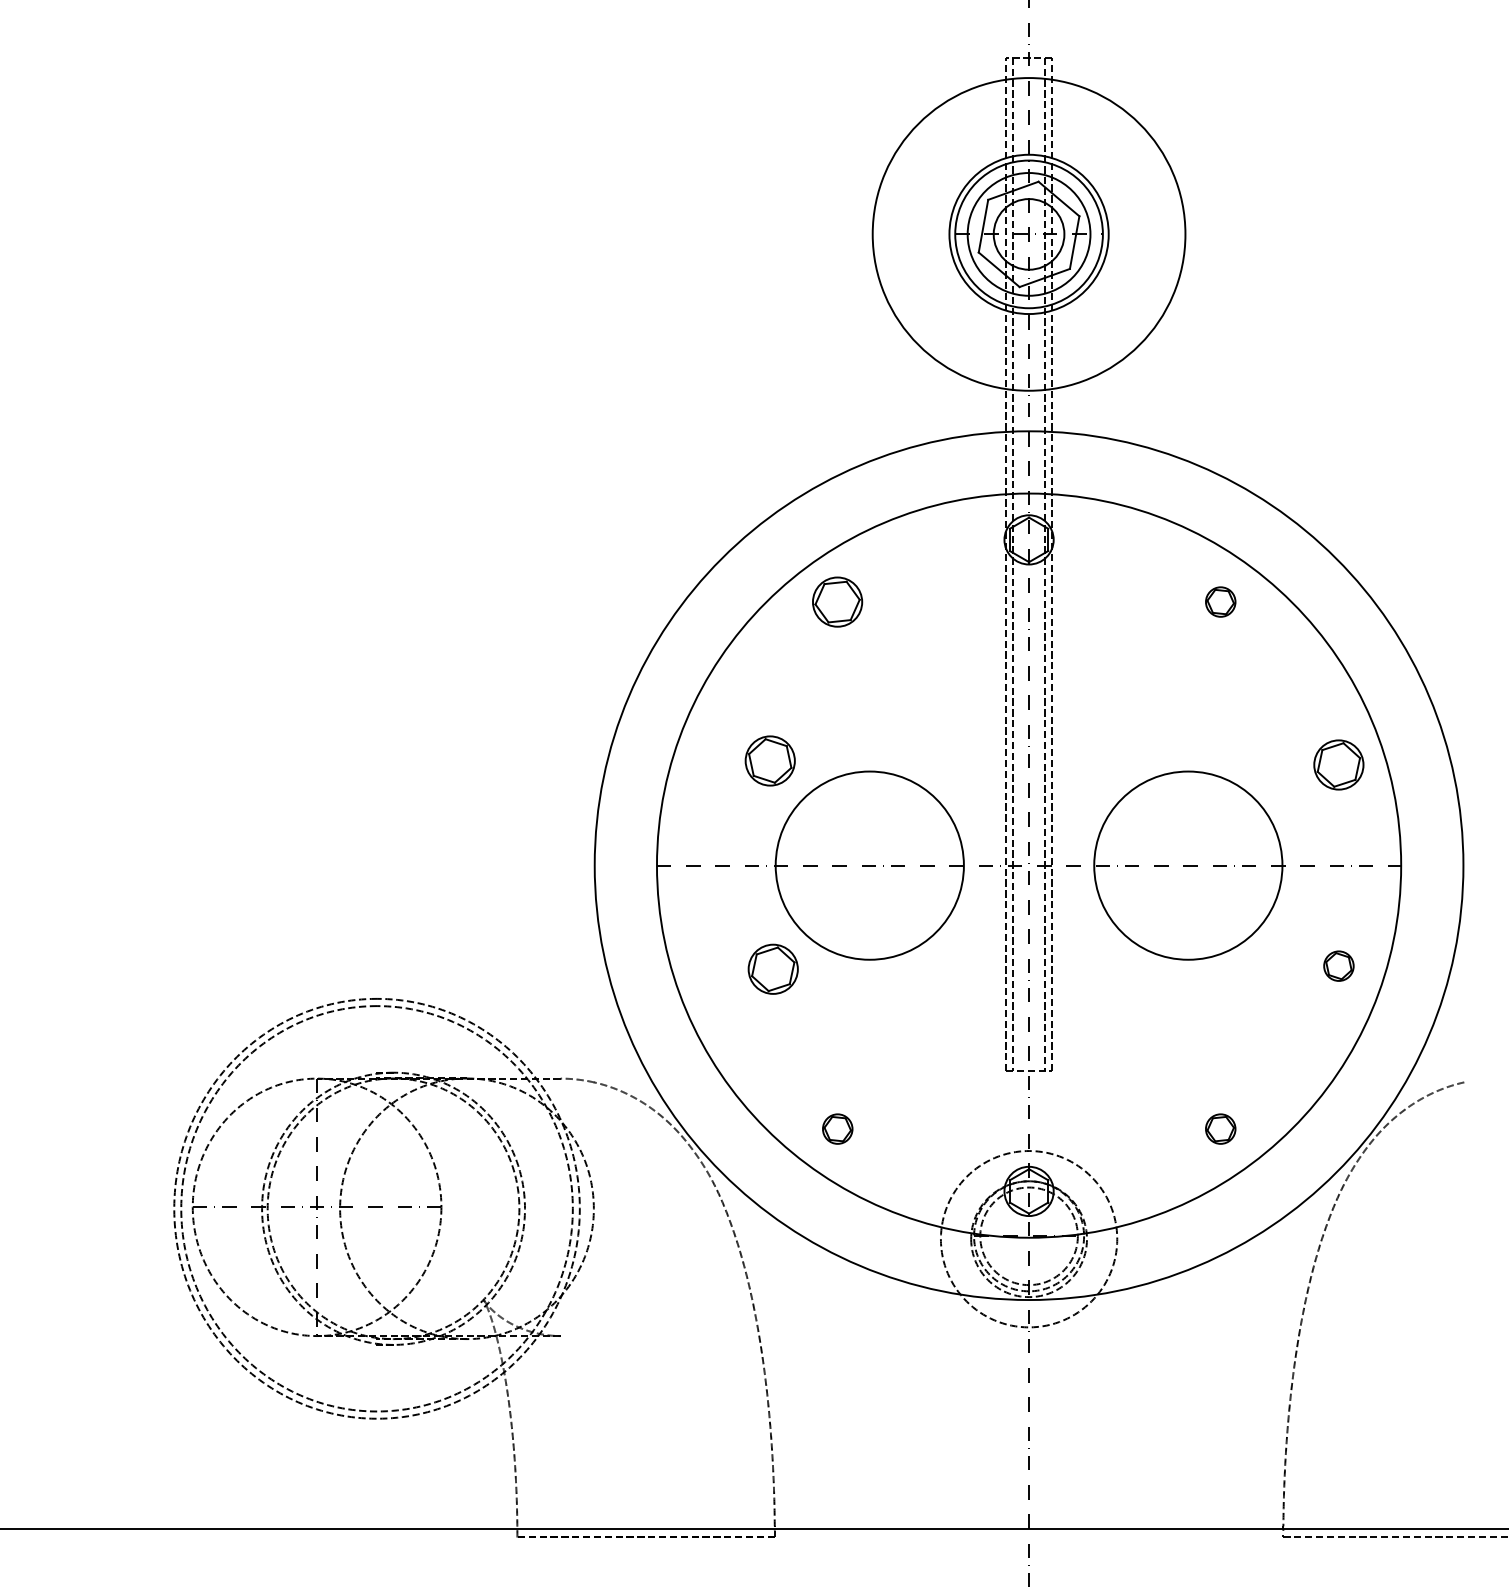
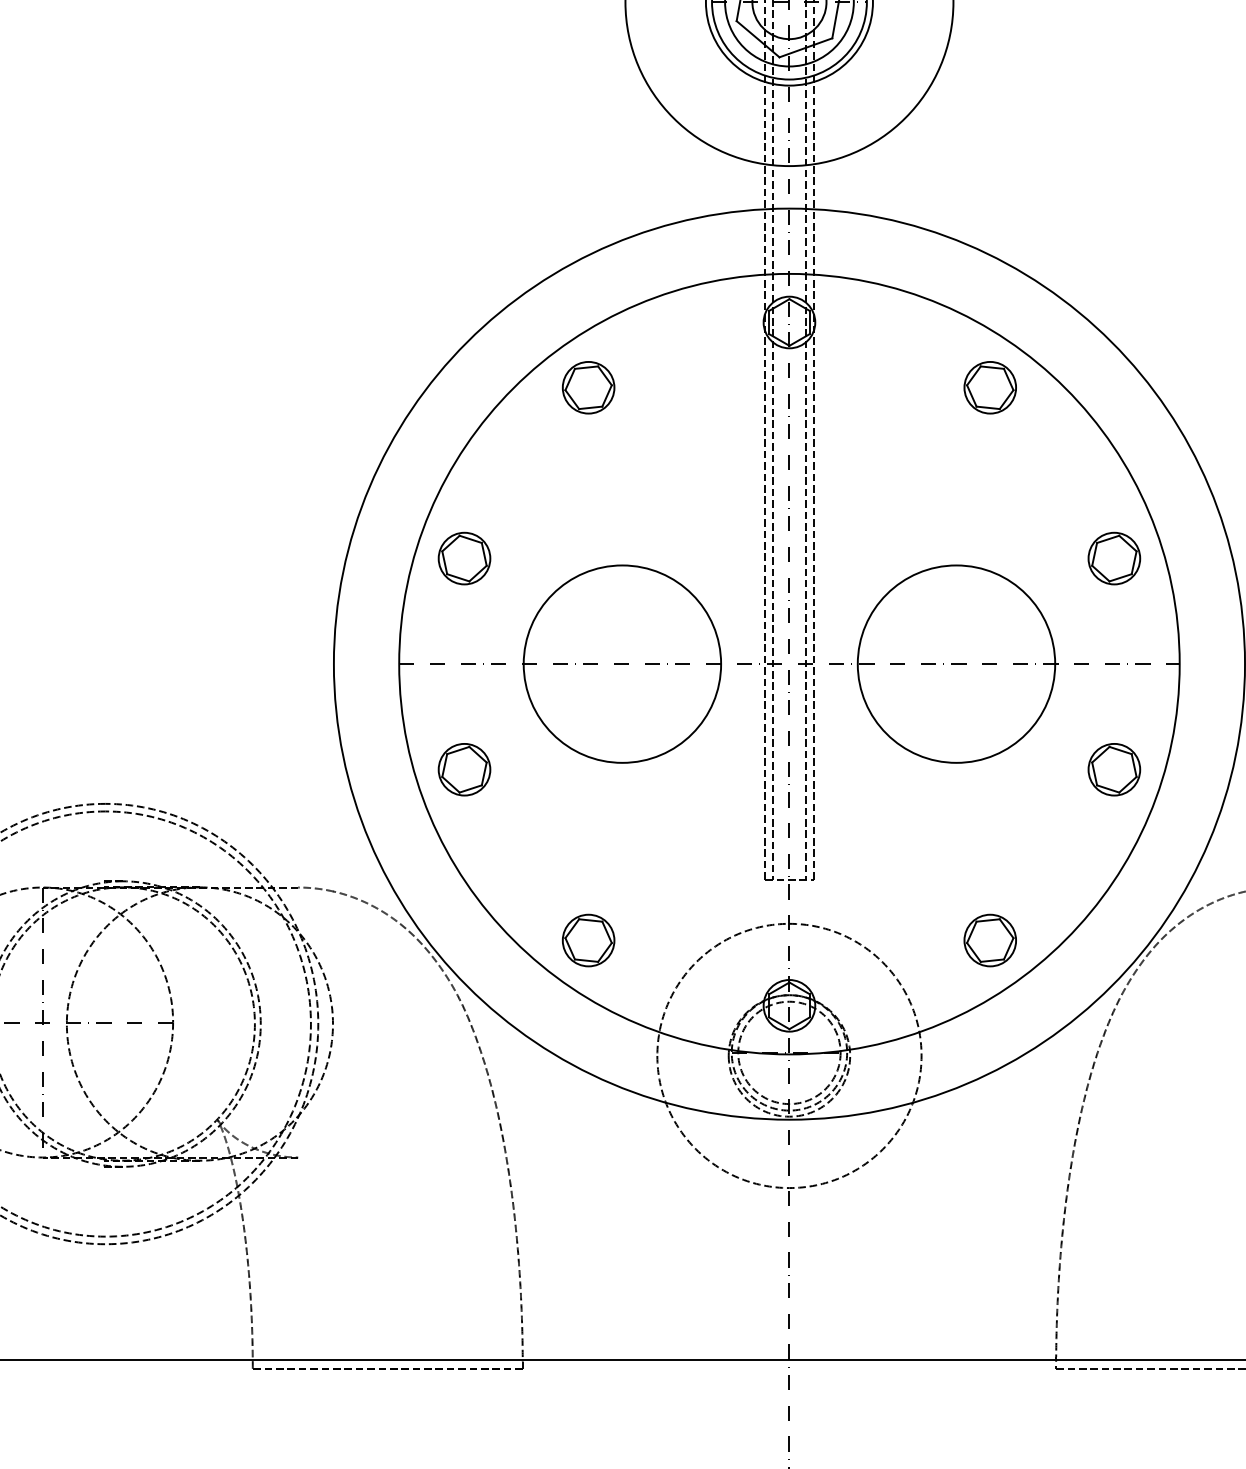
part: (1220, 601) -> (990, 387), size x1.67
part: (769, 760) -> (463, 558), moved
part: (1338, 965) -> (1113, 768), size x1.67
part: (772, 968) -> (463, 768), moved
part: (837, 1128) -> (588, 939), size x1.67
part: (1220, 1128) -> (990, 939), size x1.67
circle: (1029, 1239) -> (789, 1056), size x1.43

